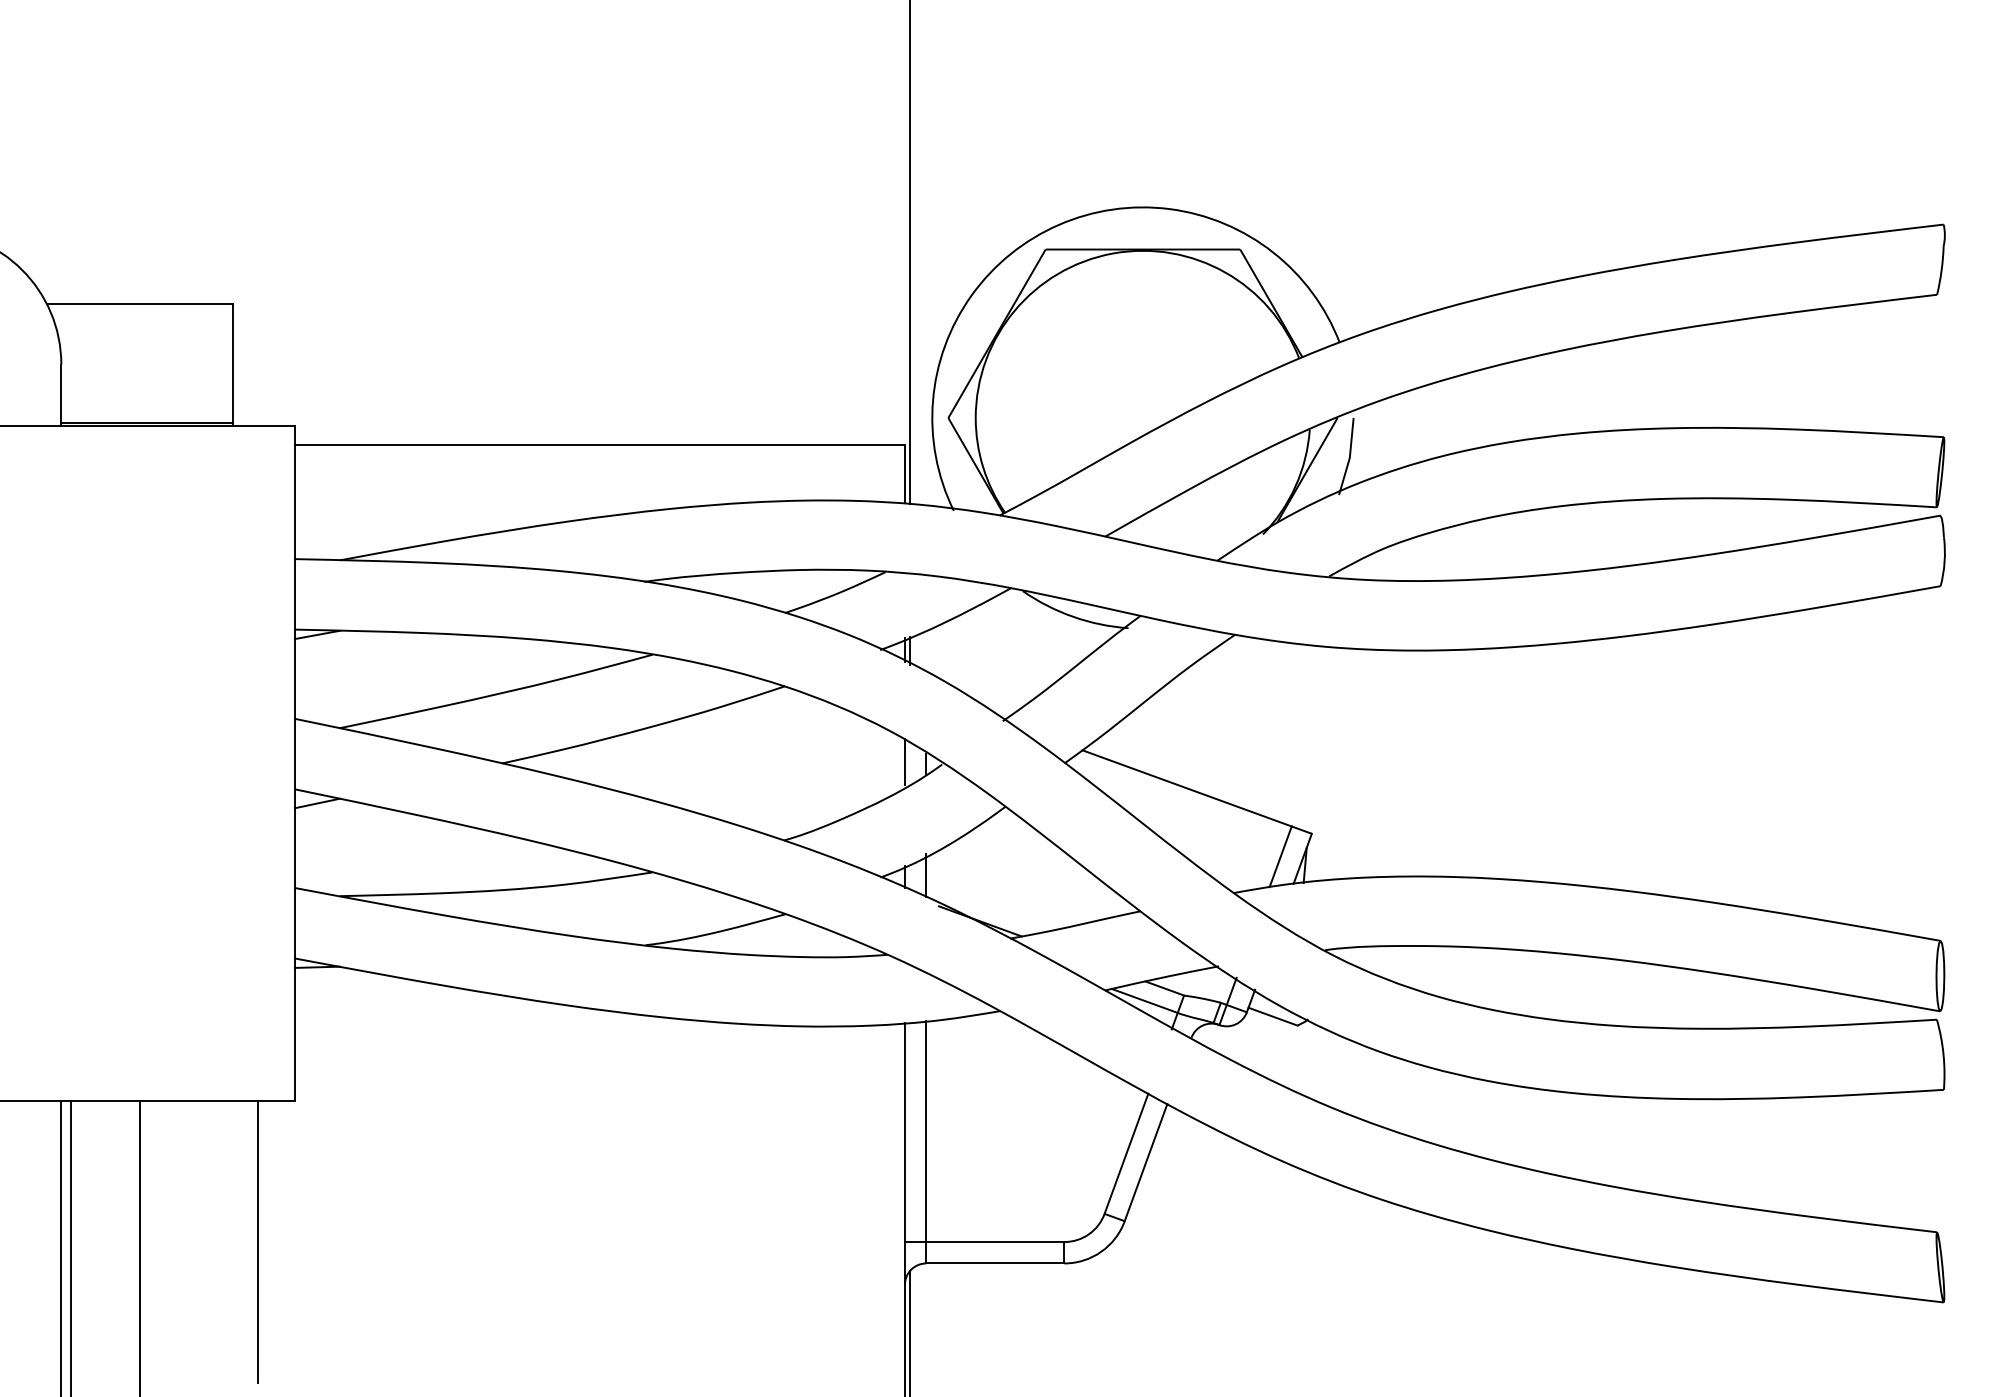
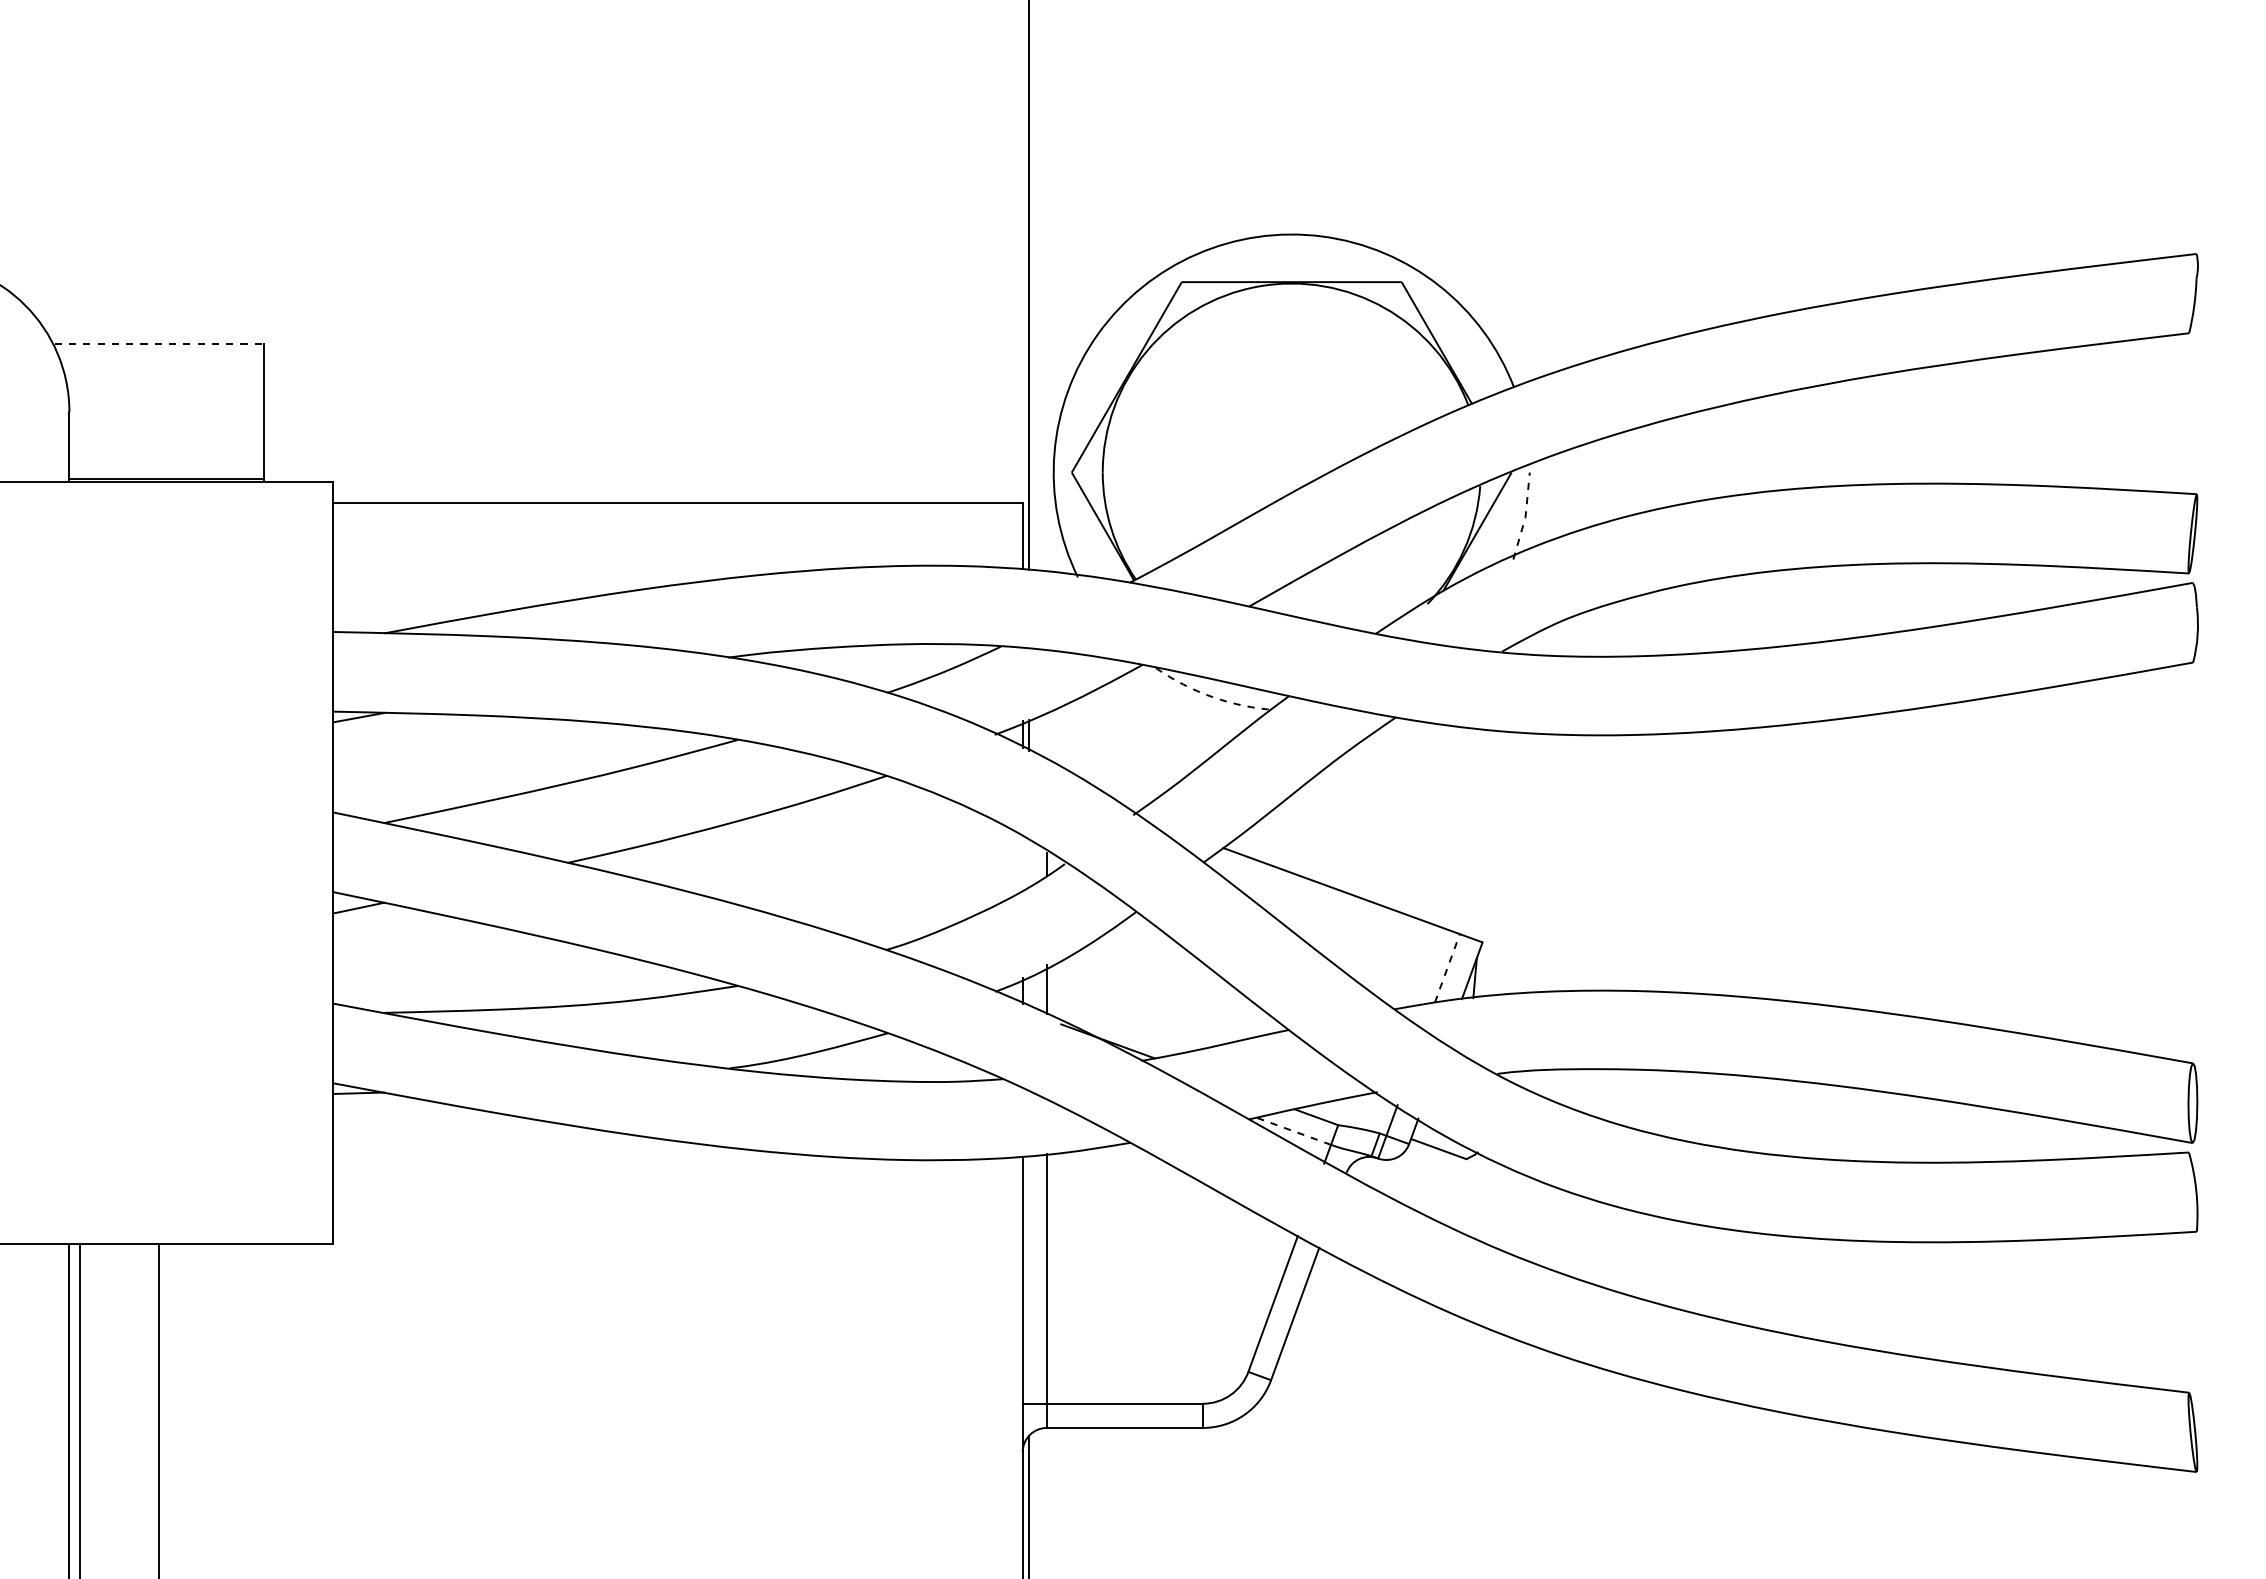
line: (141, 304) -> (159, 344), solid -> dashed
line: (1349, 456) -> (1525, 516), solid -> dashed
arc: (1072, 617) -> (1212, 697), solid -> dashed
line: (904, 762) -> (1022, 861), removed
line: (1280, 856) -> (1447, 967), solid -> dashed
line: (1144, 1001) -> (1293, 1131), solid -> dashed
line: (257, 1241) -> (291, 1403), removed

